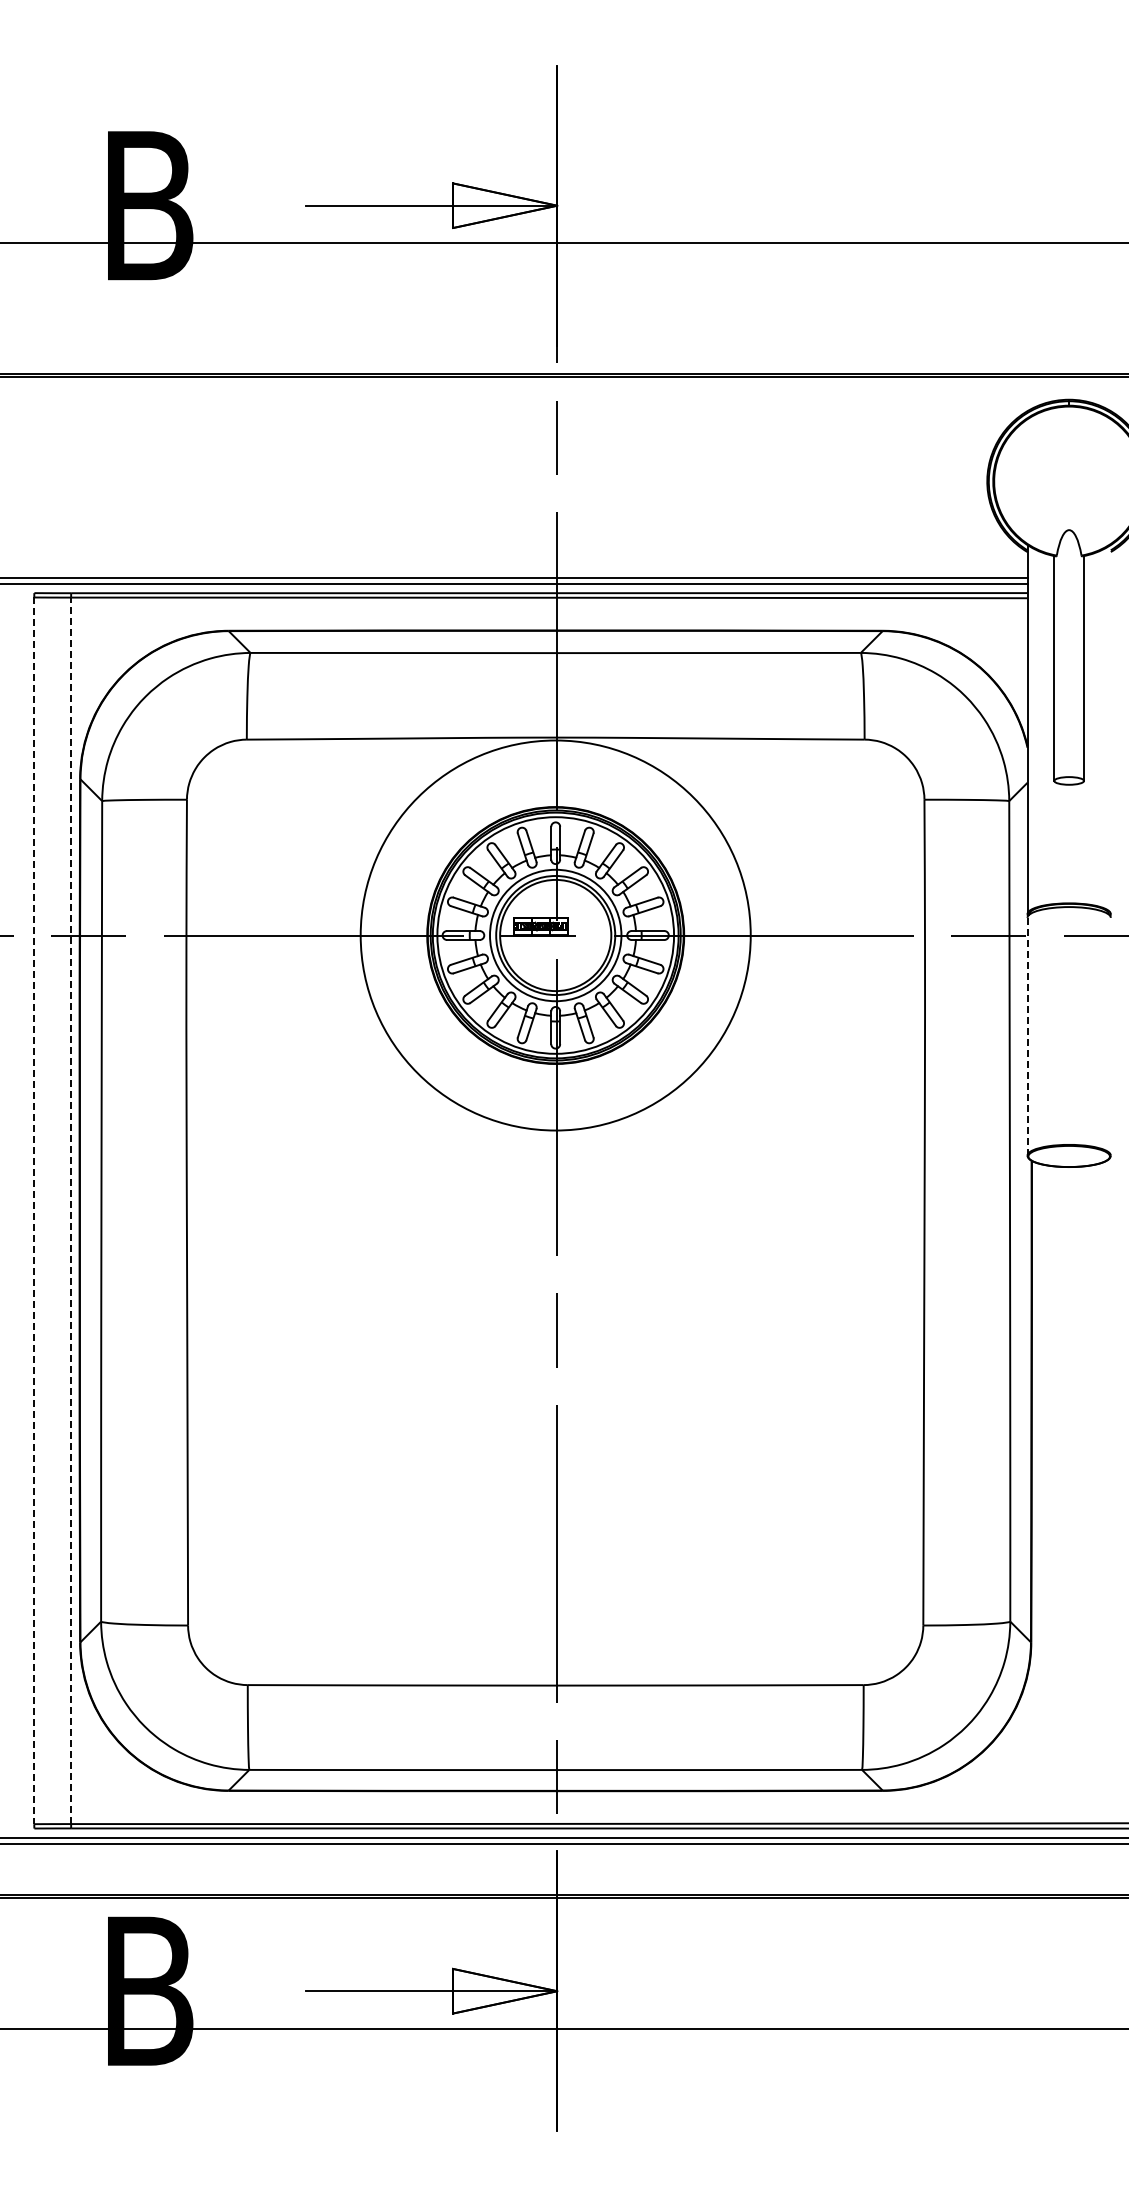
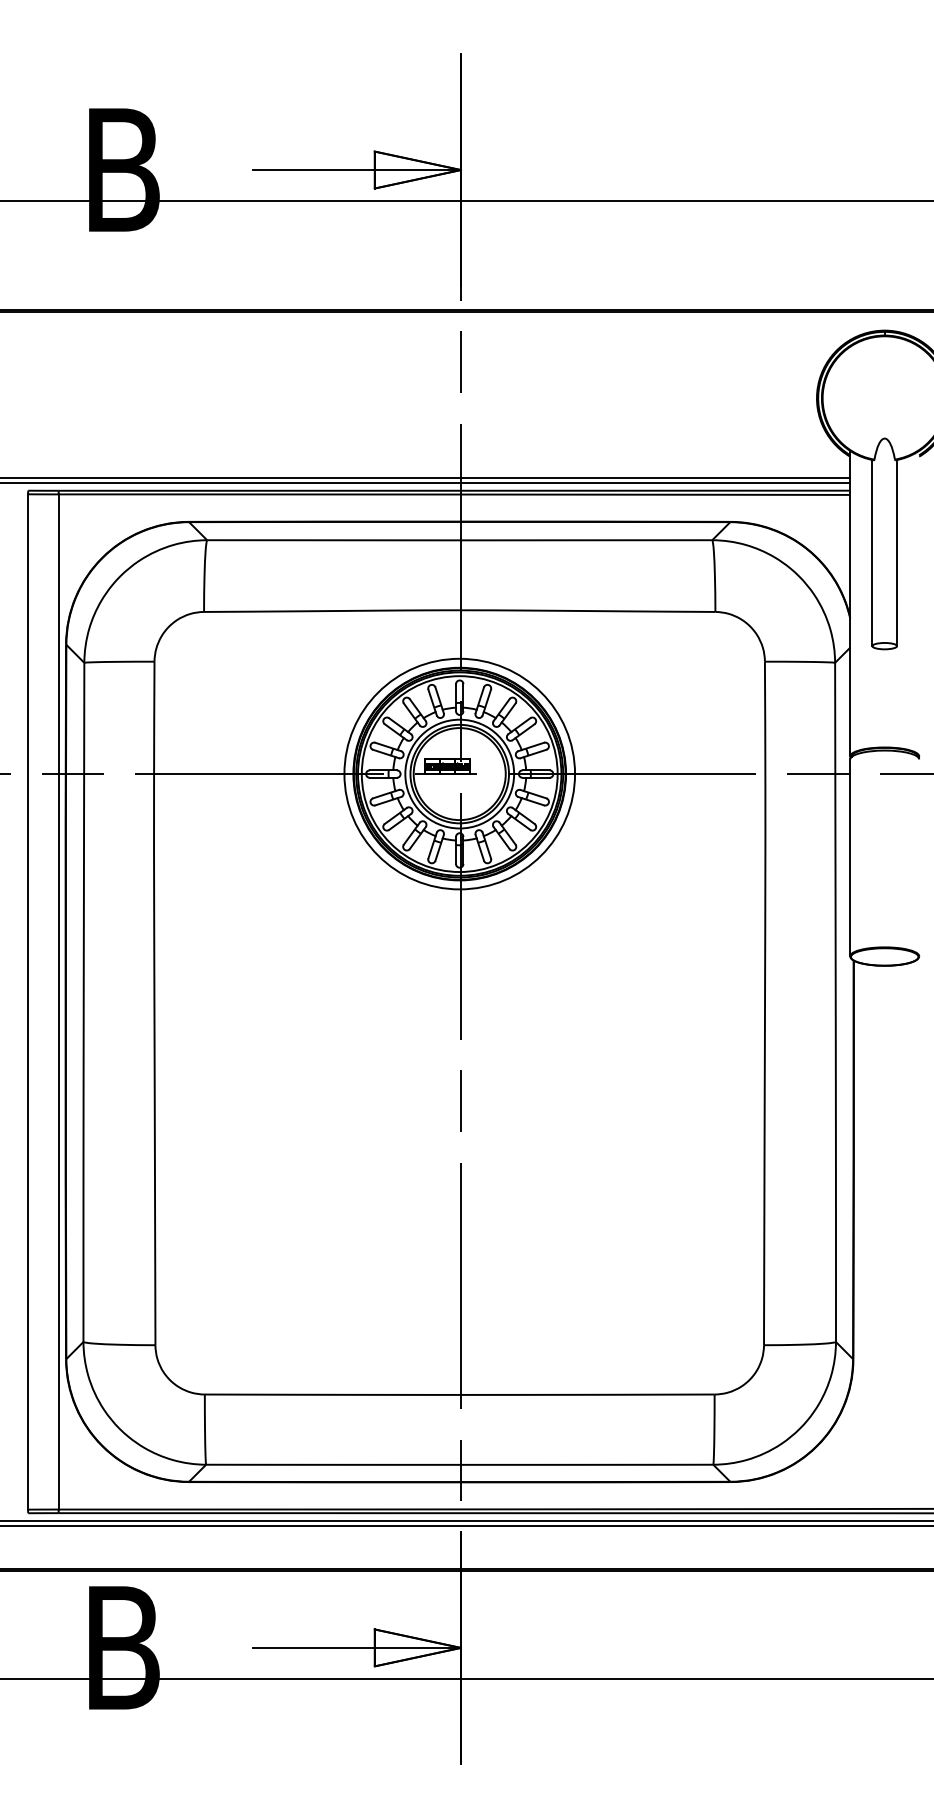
circle: (555, 935) -> (459, 774), size x0.71
line: (1027, 1036) -> (850, 857), dashed -> solid
line: (71, 1210) -> (58, 1001), dashed -> solid
line: (34, 1211) -> (28, 1002), dashed -> solid

